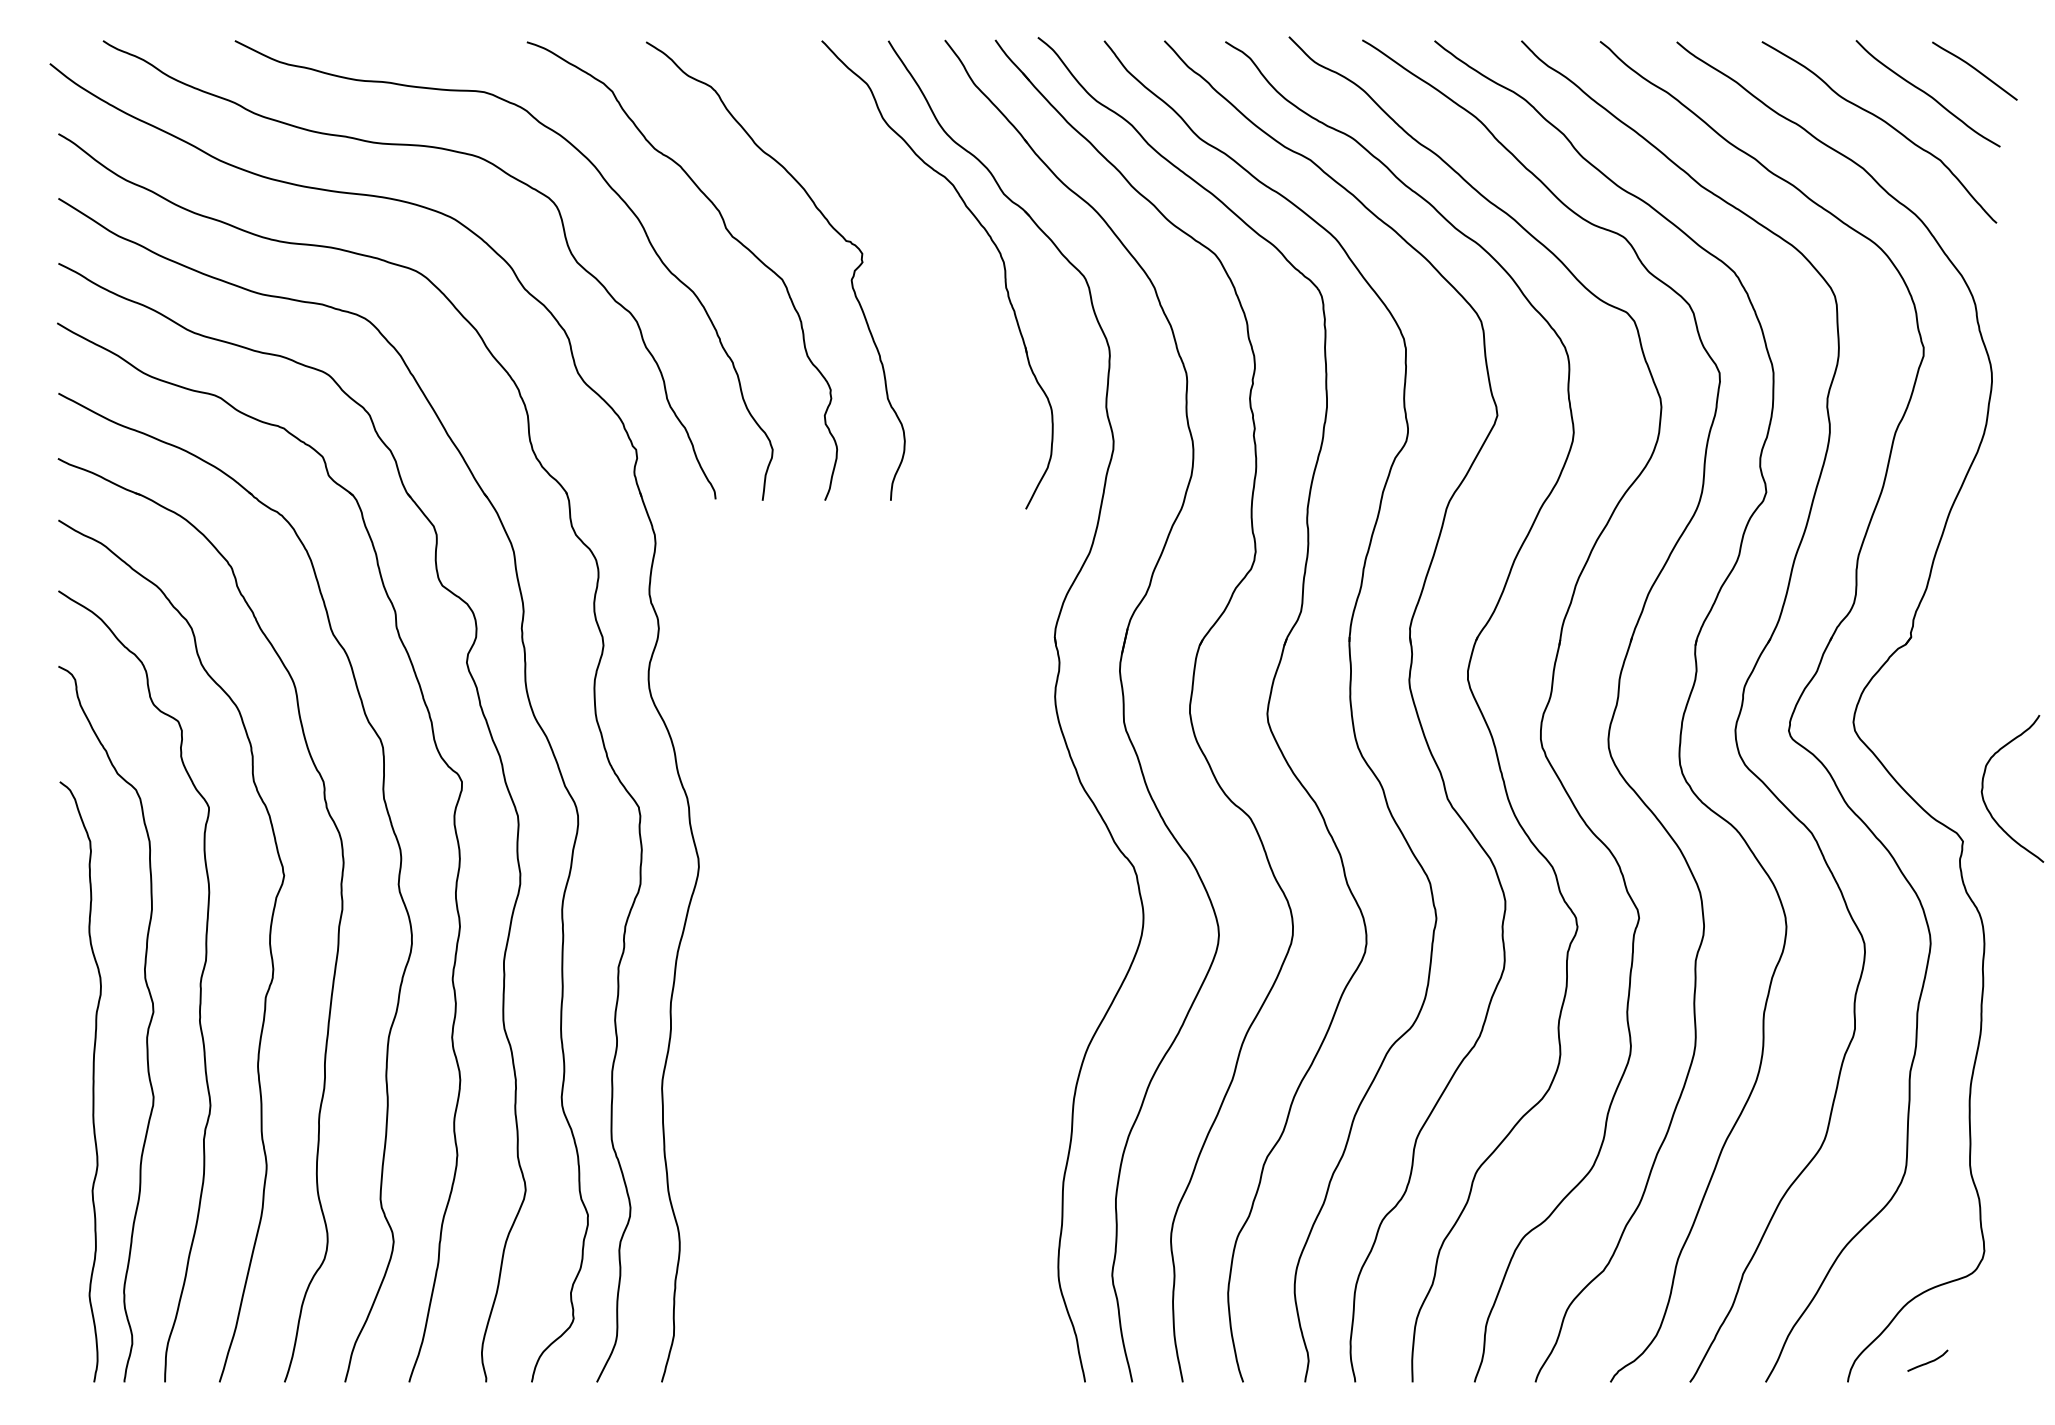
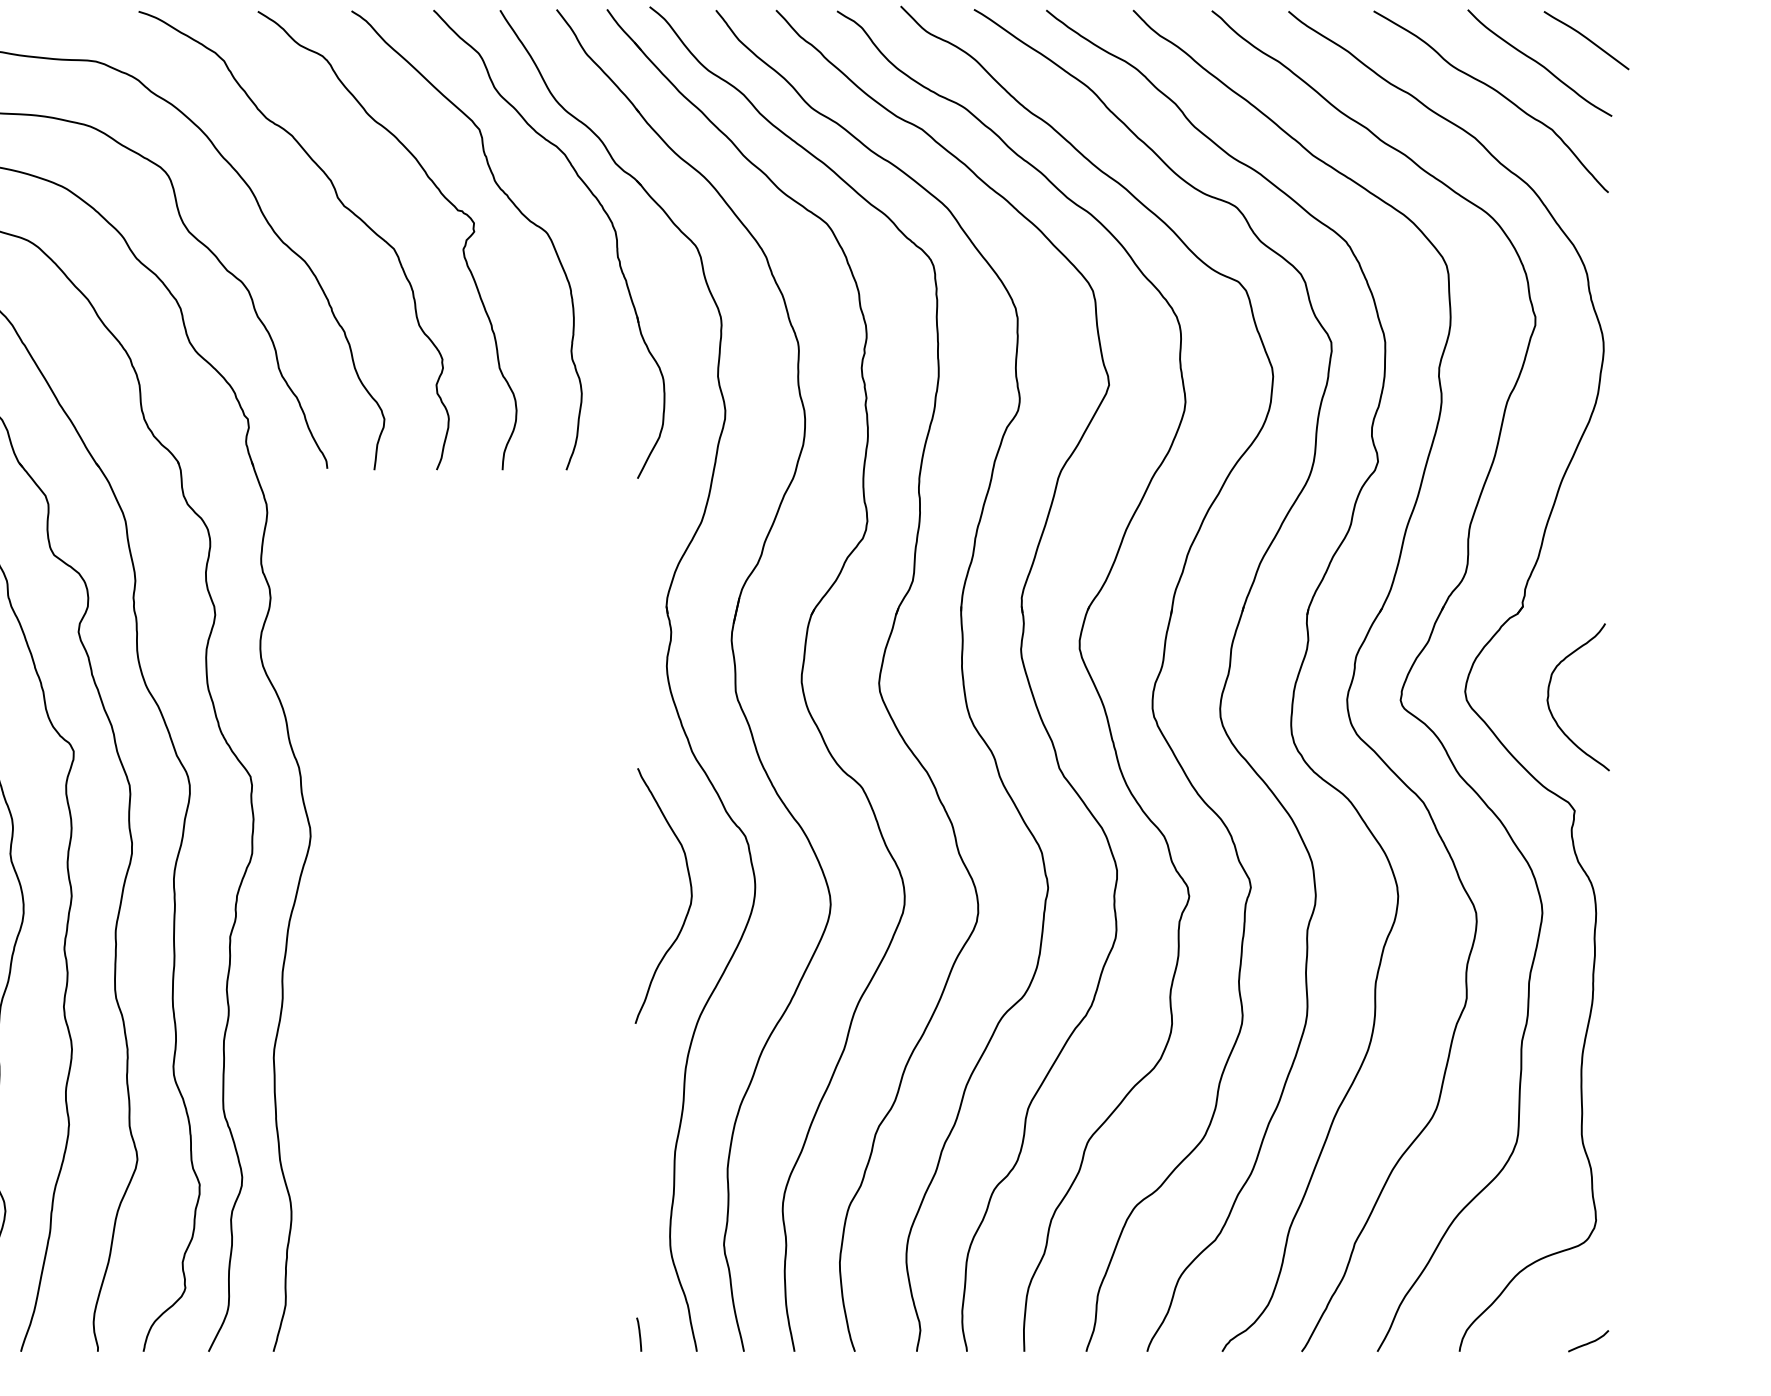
curve: (900, 234) -> (512, 203), added
curve: (1983, 788) -> (1549, 696), moved
curve: (1078, 929) -> (690, 898), added
curve: (1928, 1361) -> (1589, 1341), moved
line: (1027, 1365) -> (639, 1334), added

